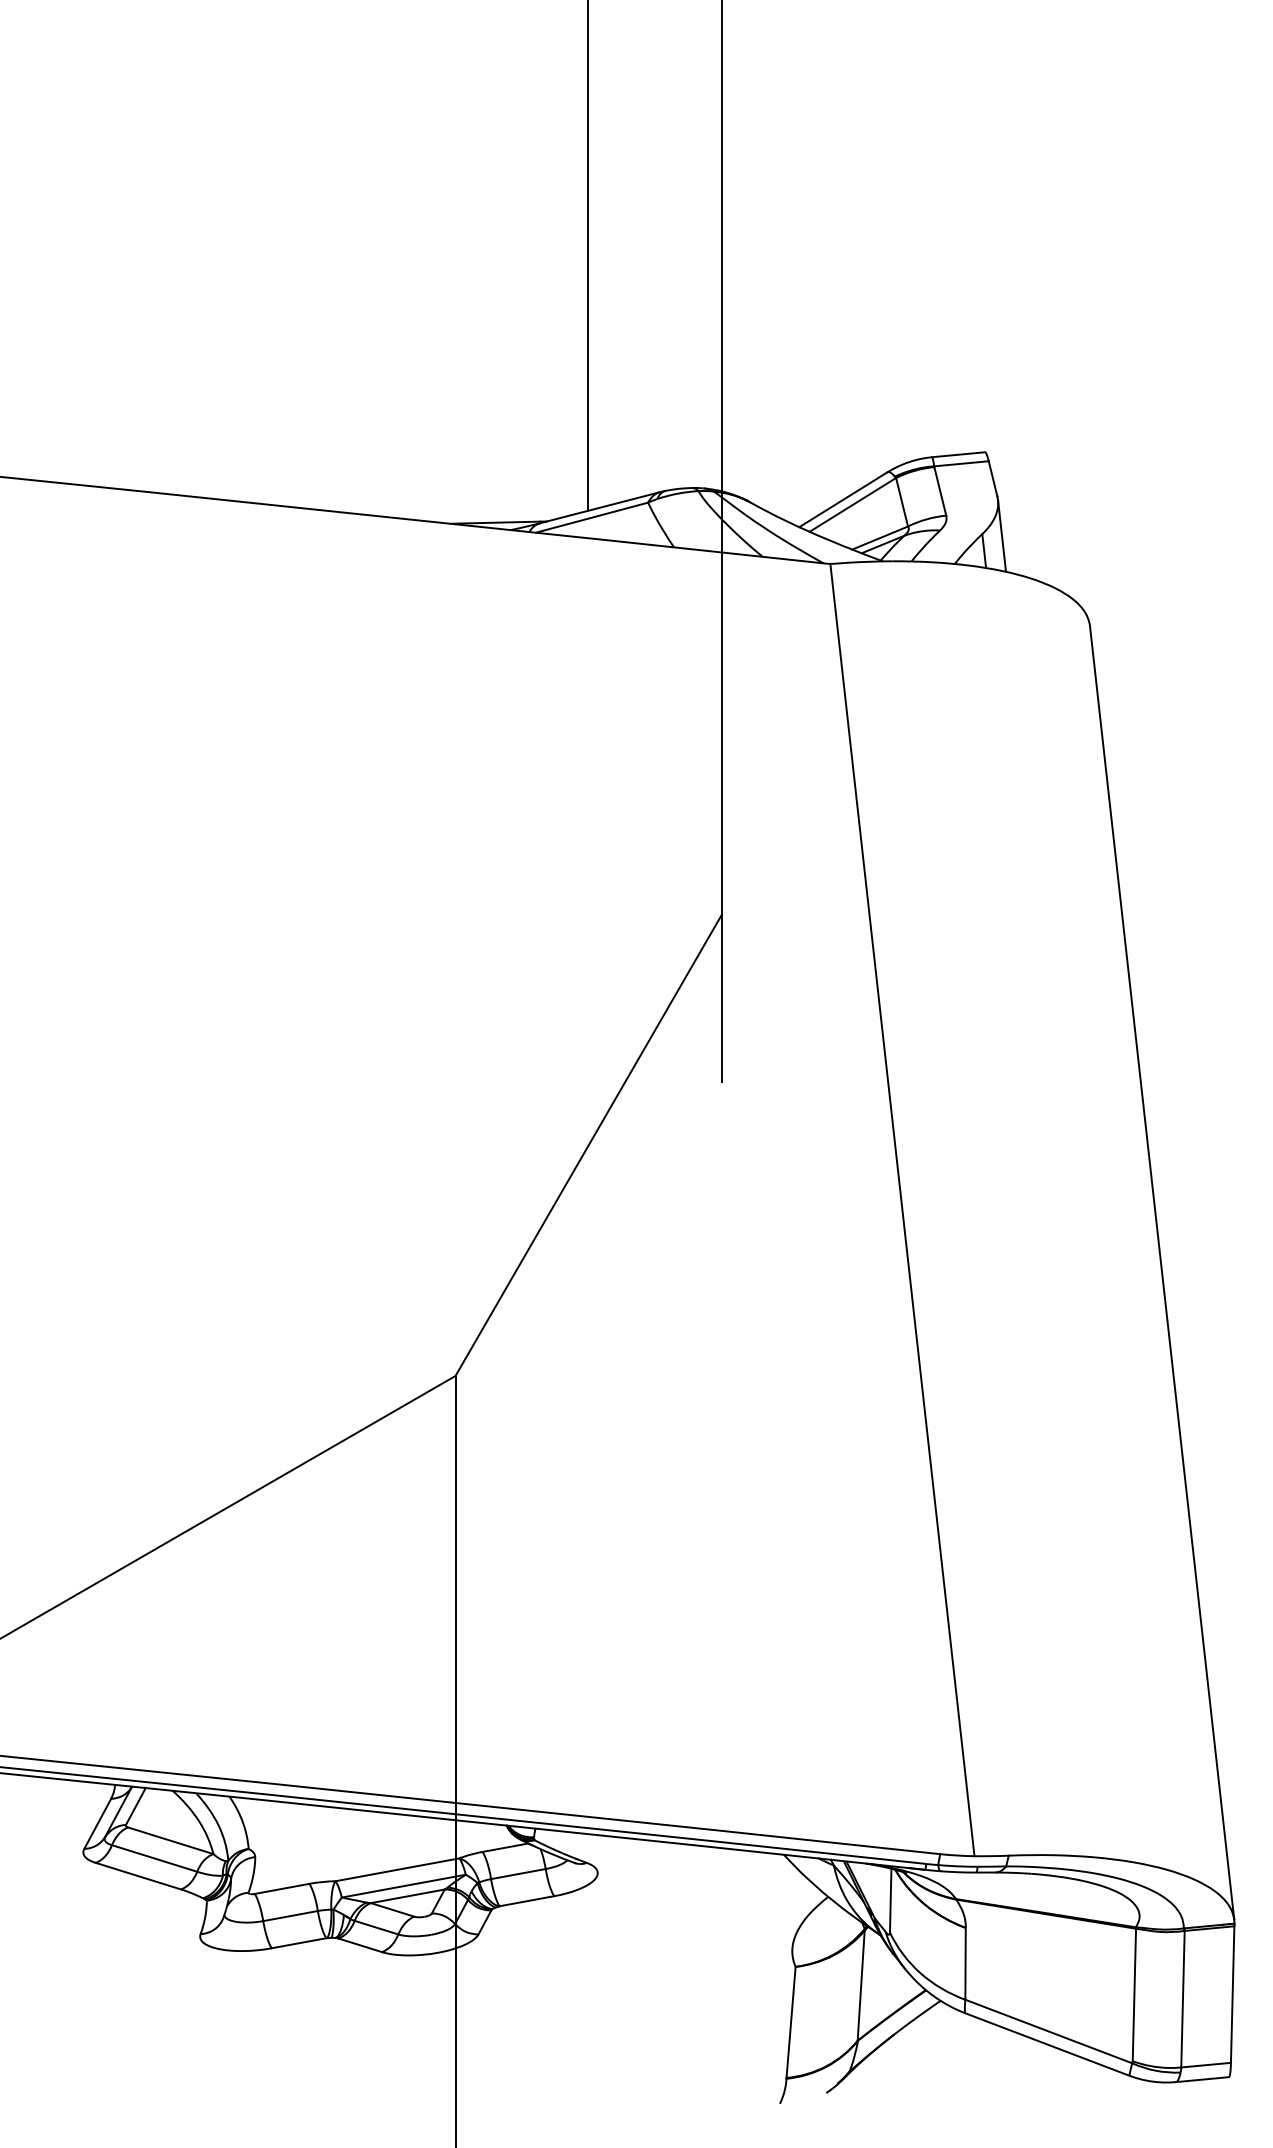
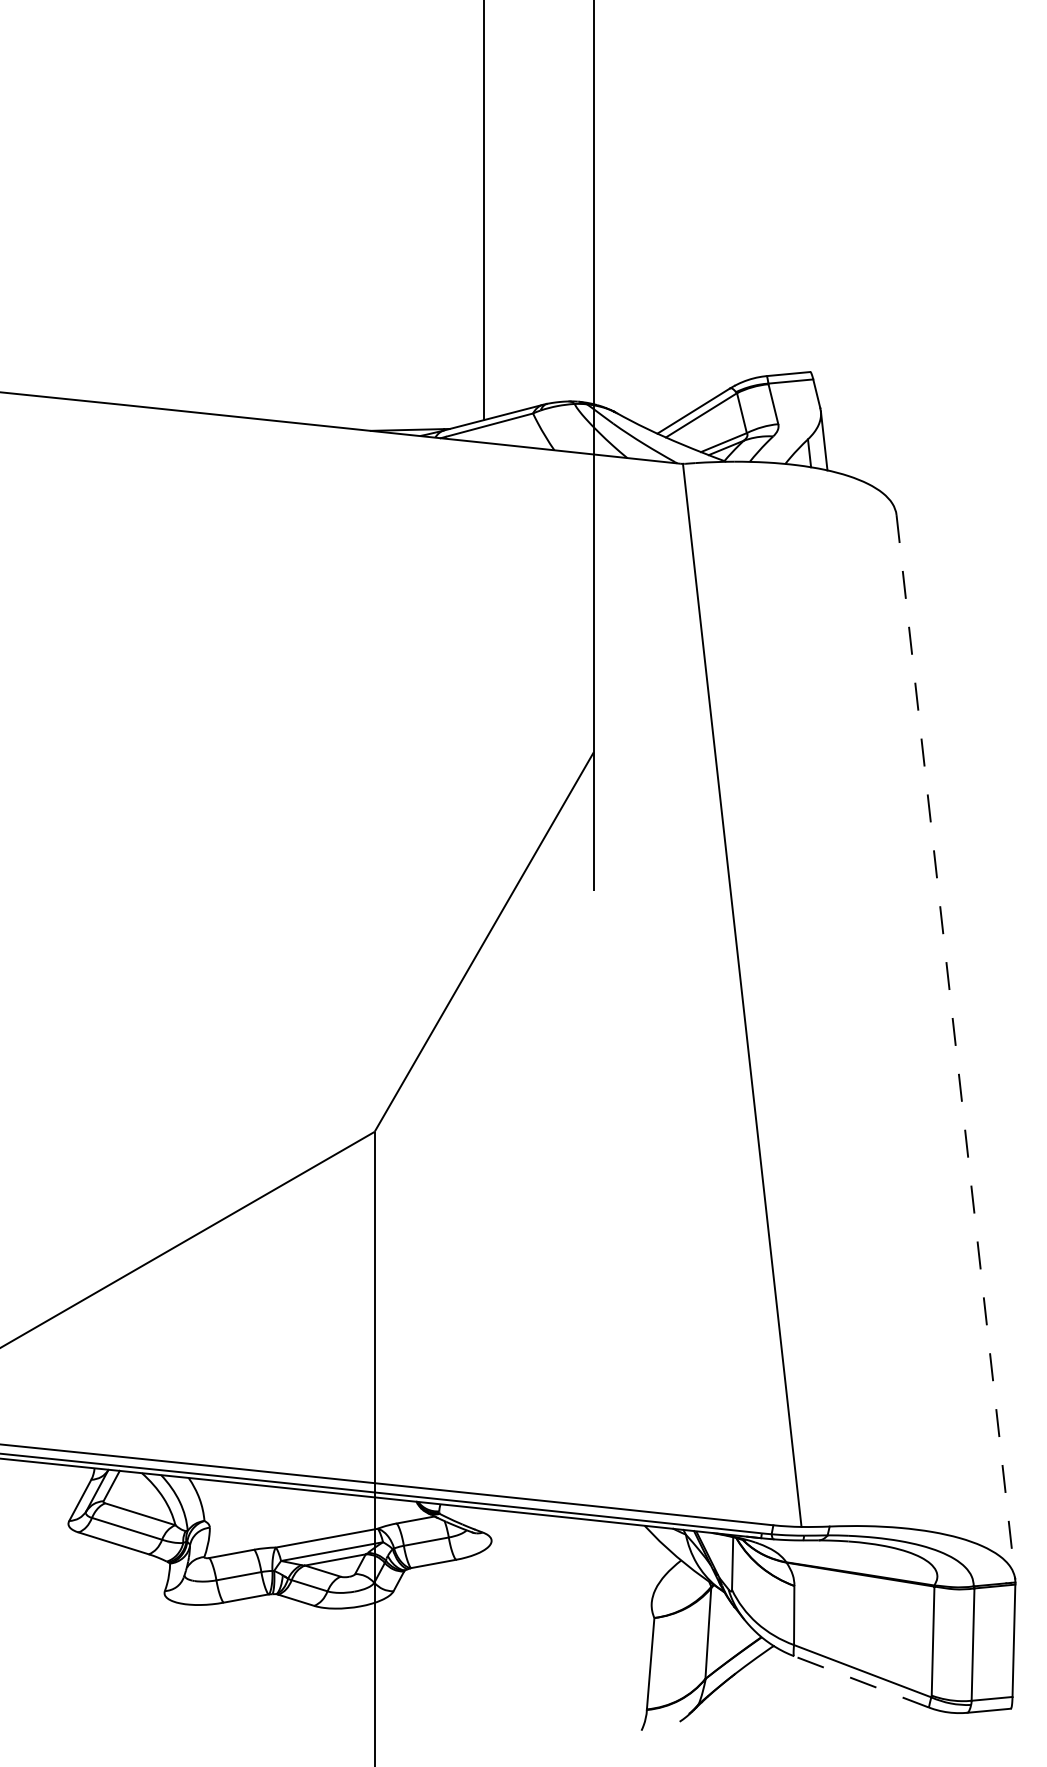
line: (1161, 1273) -> (955, 1047), solid -> dashed
line: (1047, 2044) -> (861, 1681), solid -> dashed

